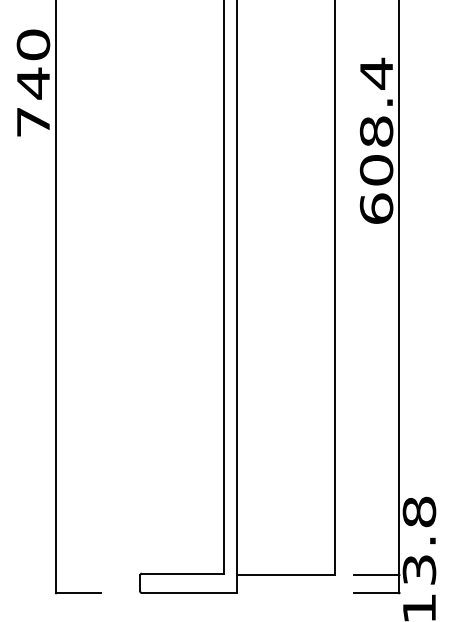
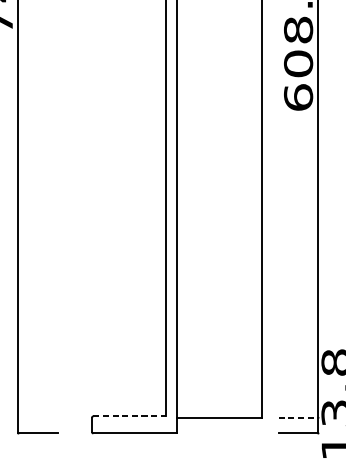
line: (183, 573) -> (129, 416), solid -> dashed
line: (376, 575) -> (298, 418), solid -> dashed

